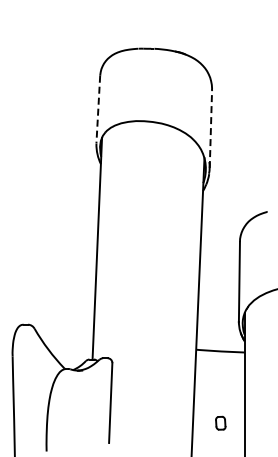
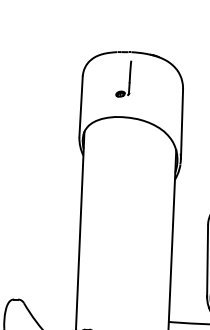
part: (145, 78) -> (123, 78), added
line: (98, 109) -> (81, 106), dashed -> solid
line: (210, 128) -> (181, 123), dashed -> solid

